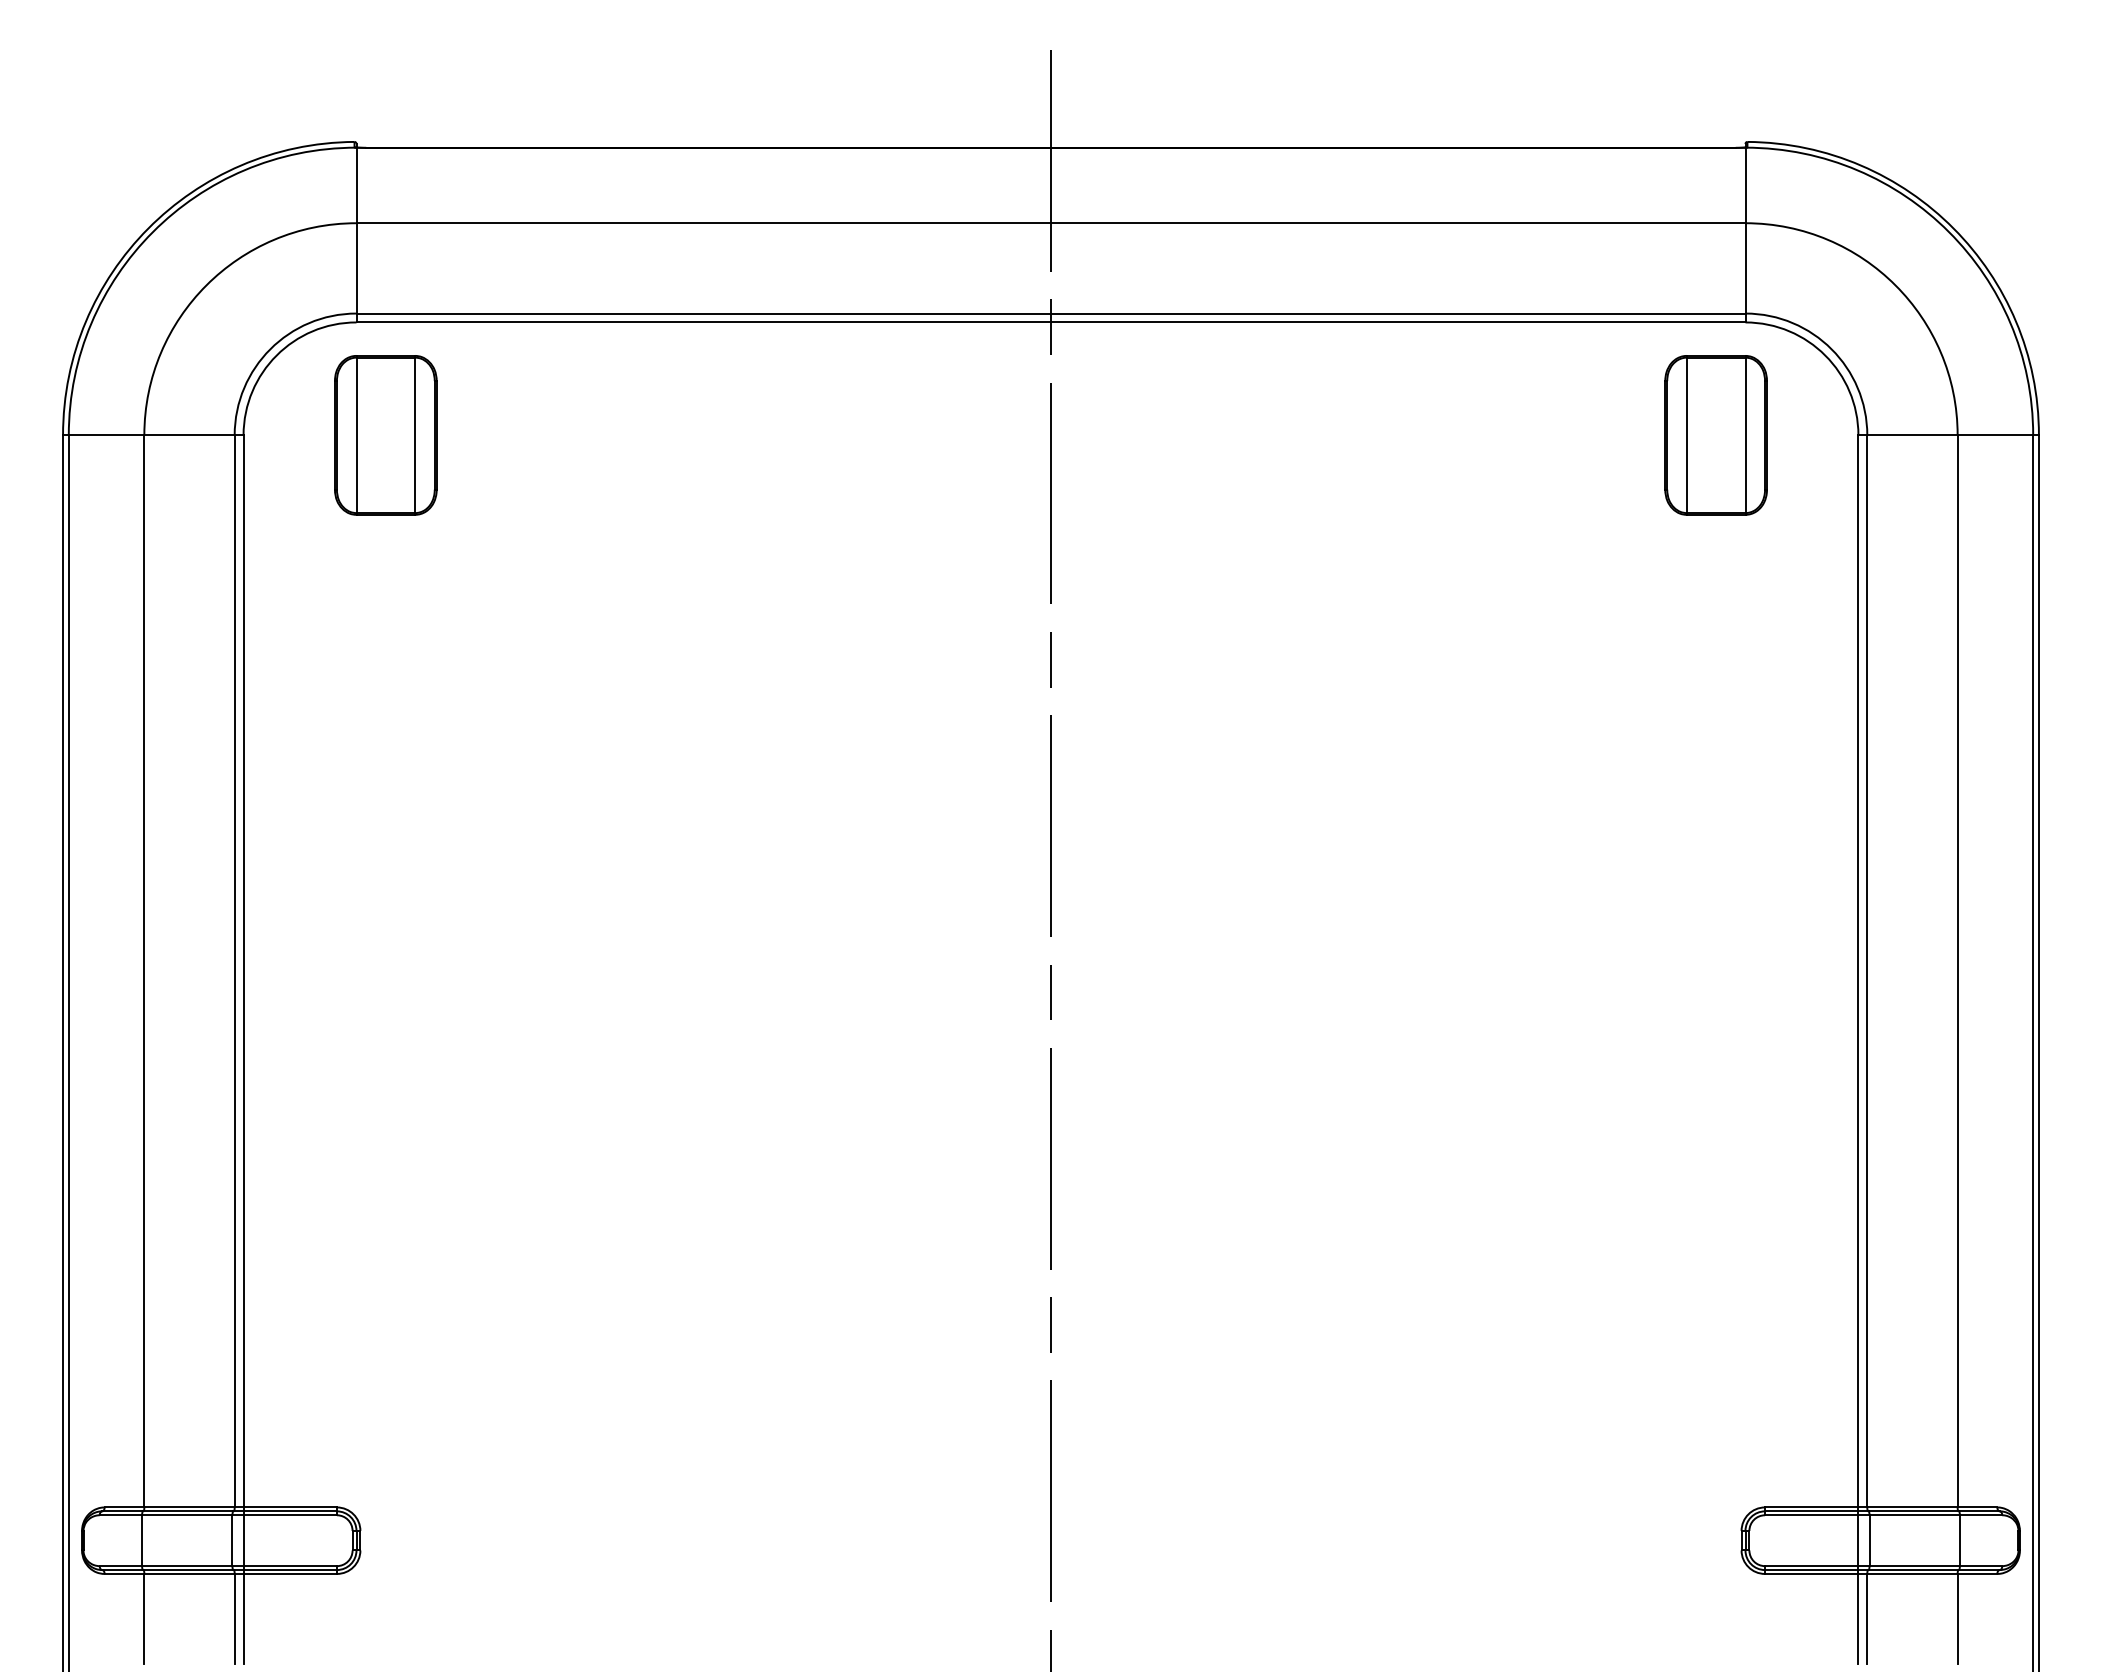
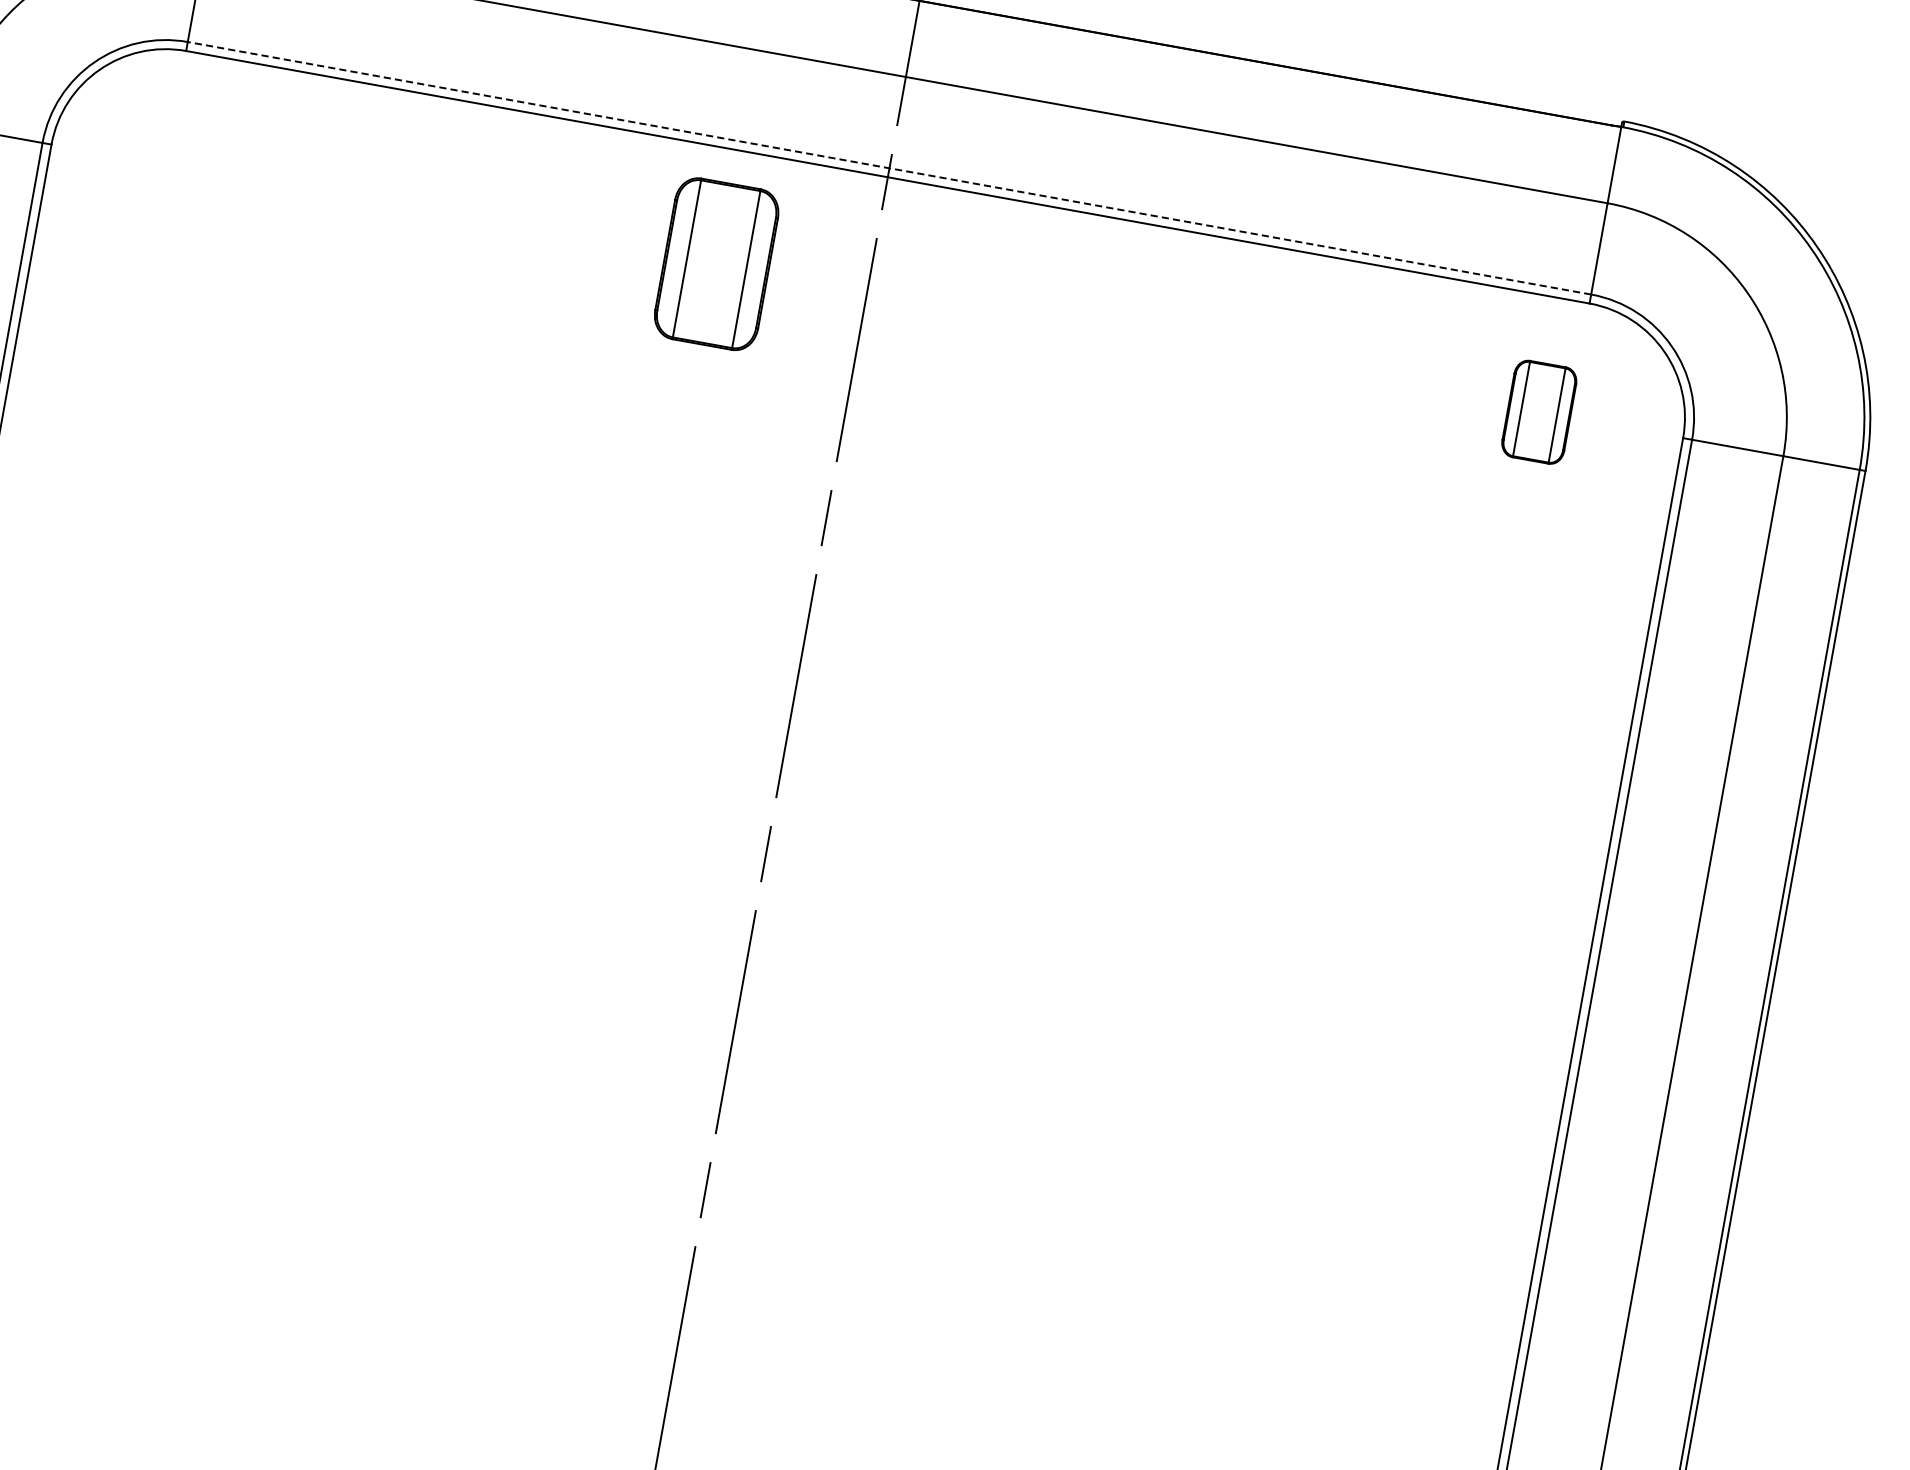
line: (1050, 313) -> (888, 168), solid -> dashed
part: (385, 435) -> (716, 264), moved
part: (1715, 435) -> (1538, 412), size x0.6

